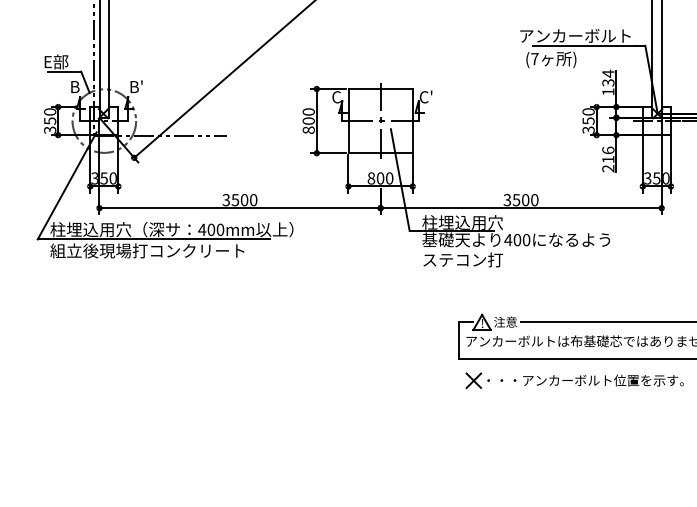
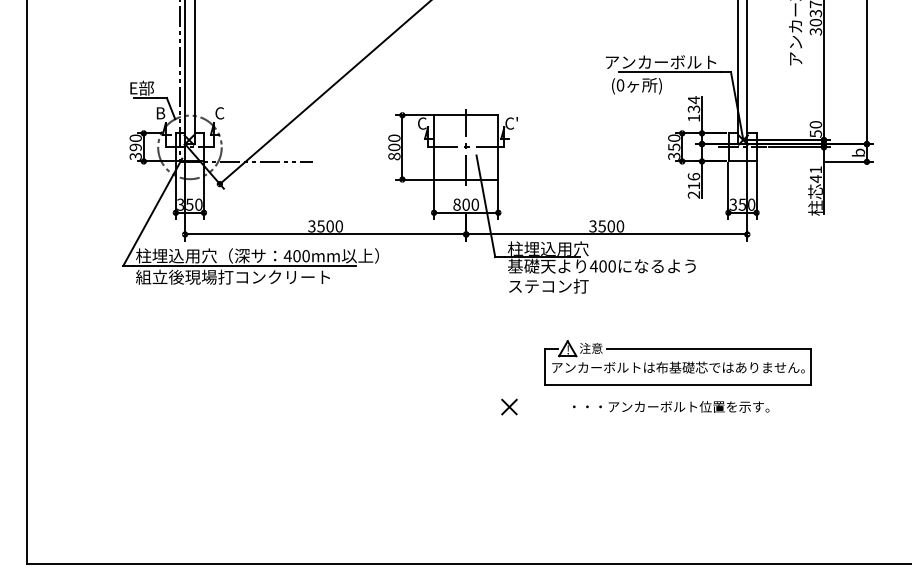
text: (534, 59) -> (620, 85), (7 -> (0
text: (135, 86) -> (221, 112), B' -> C
text: (49, 121) -> (135, 147), 350 -> 390
part: (473, 380) -> (509, 406), moved

